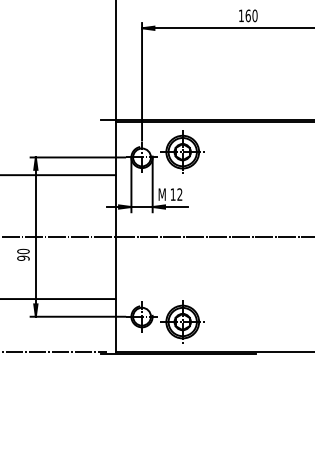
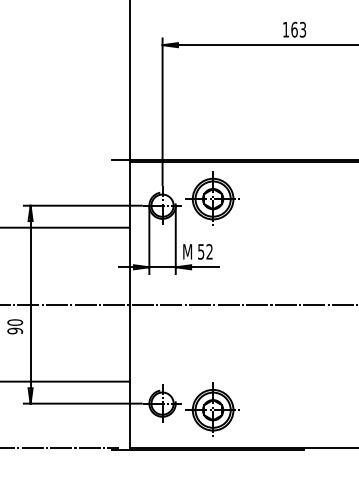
text: (254, 15) -> (302, 29), 160 -> 163
text: (172, 194) -> (200, 251), 12 -> 52

